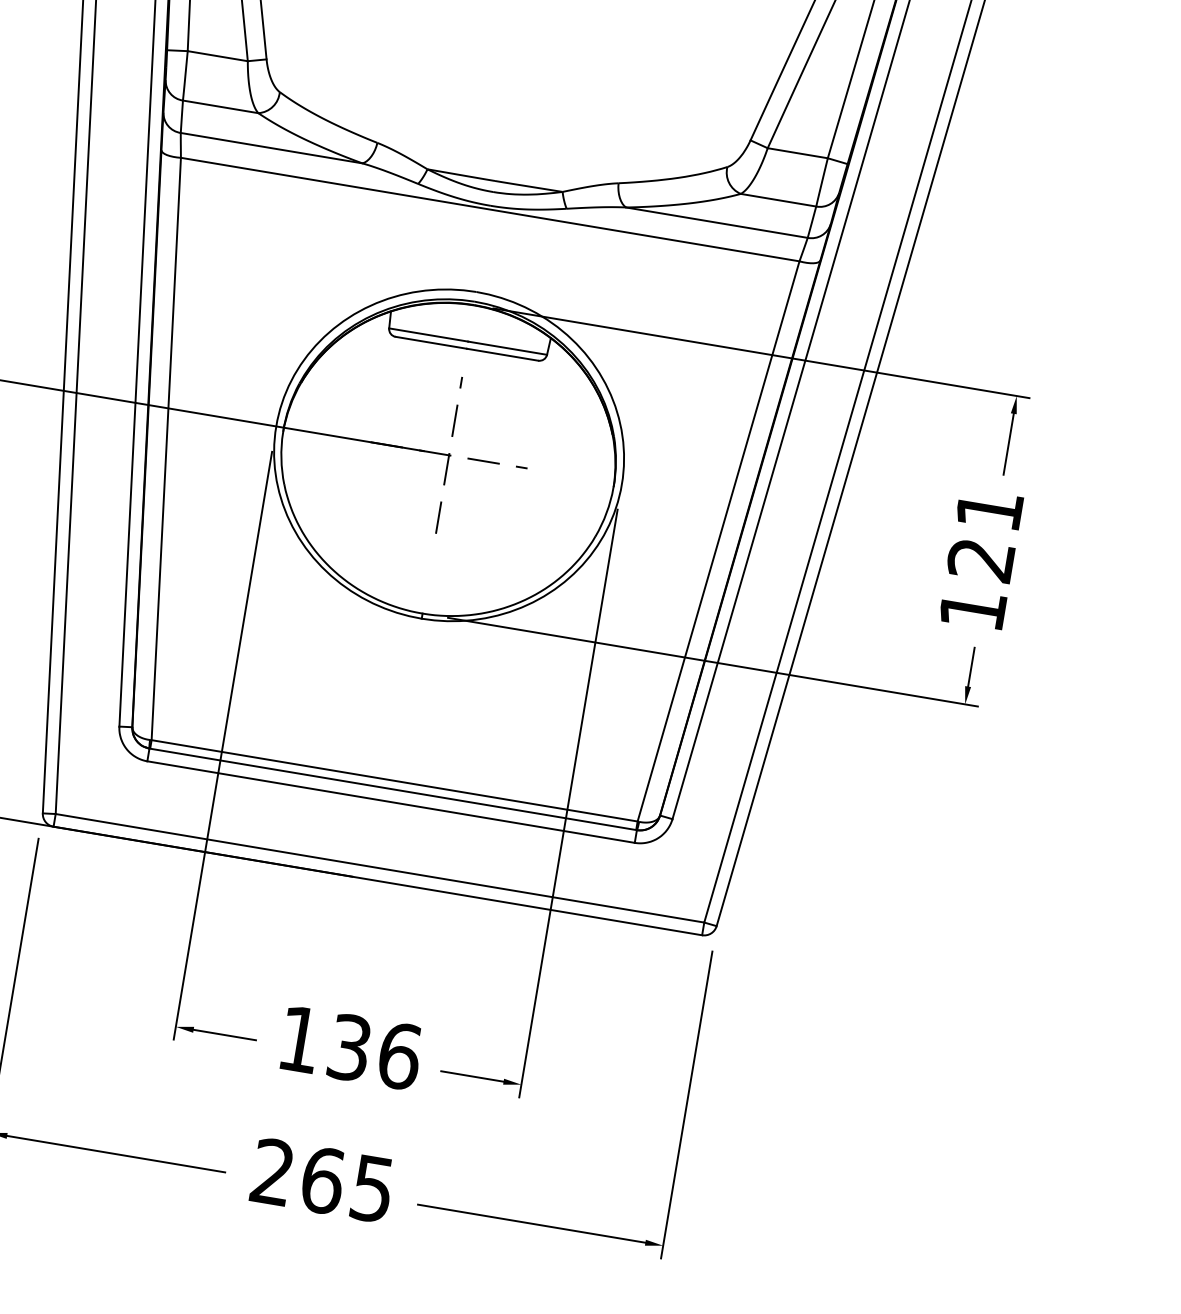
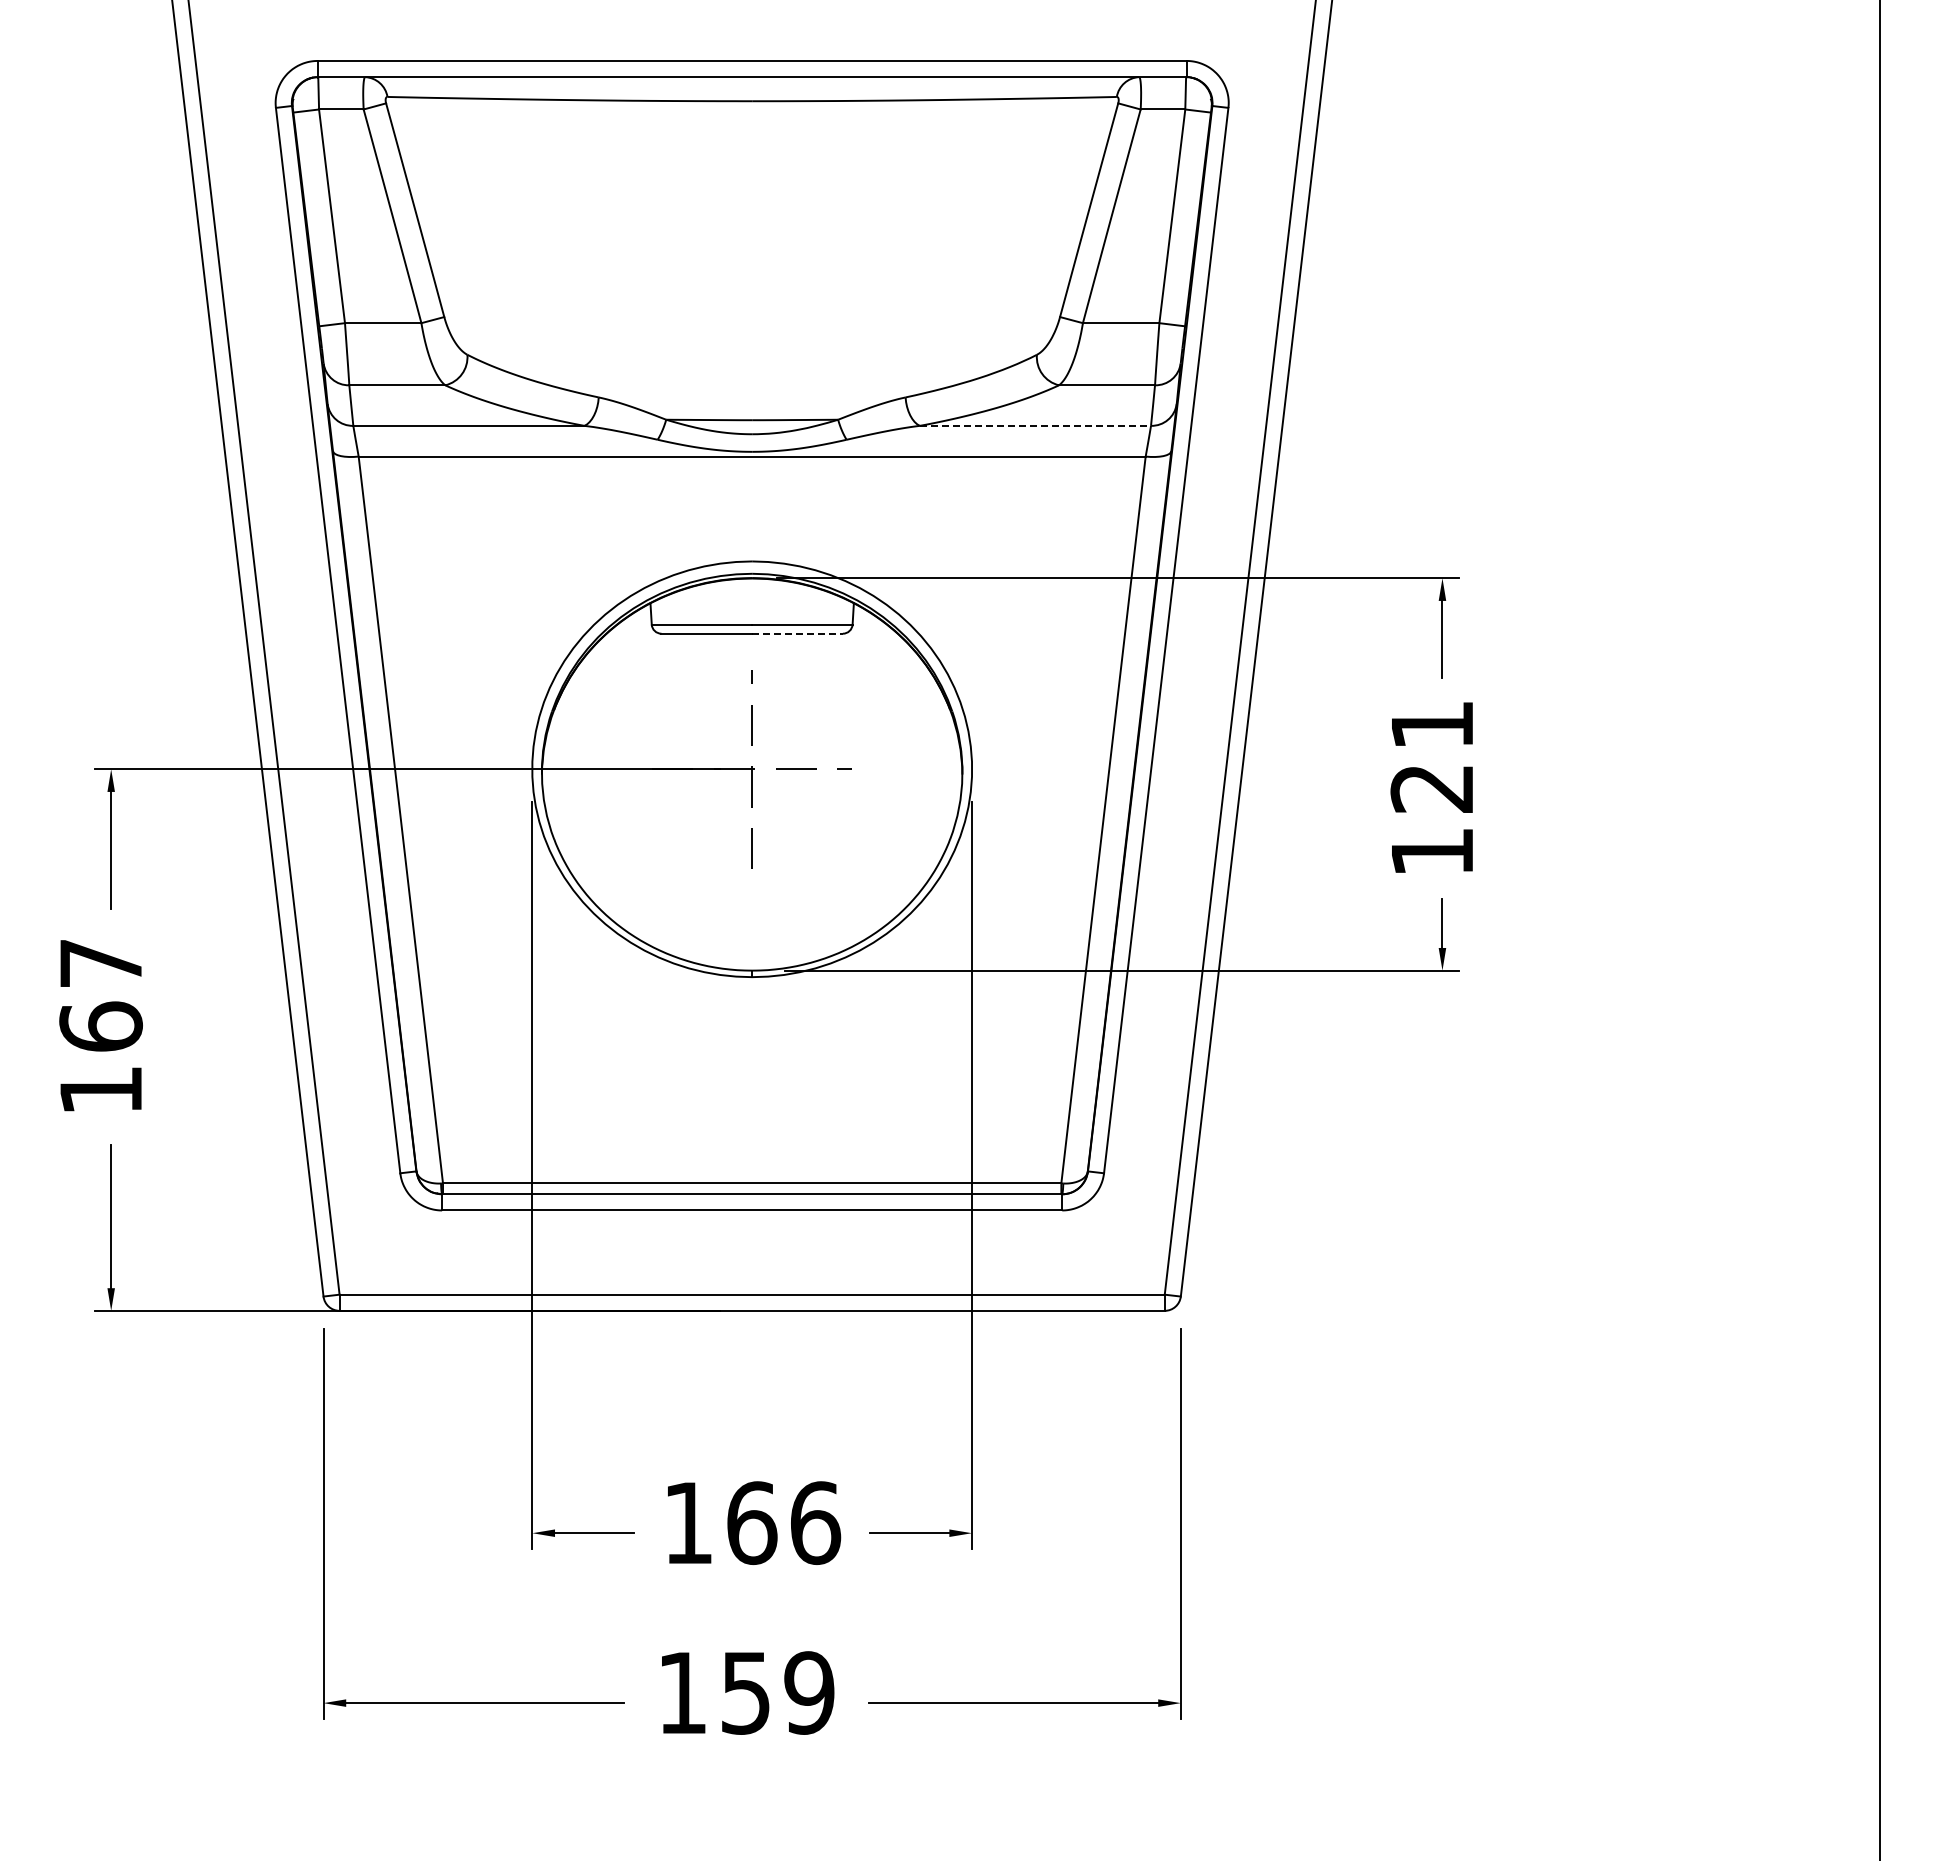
line: (716, 222) -> (1035, 425), solid -> dashed
line: (503, 354) -> (798, 633), solid -> dashed
text: (350, 1048) -> (752, 1523), 136 -> 166
text: (323, 1180) -> (746, 1692), 265 -> 159

